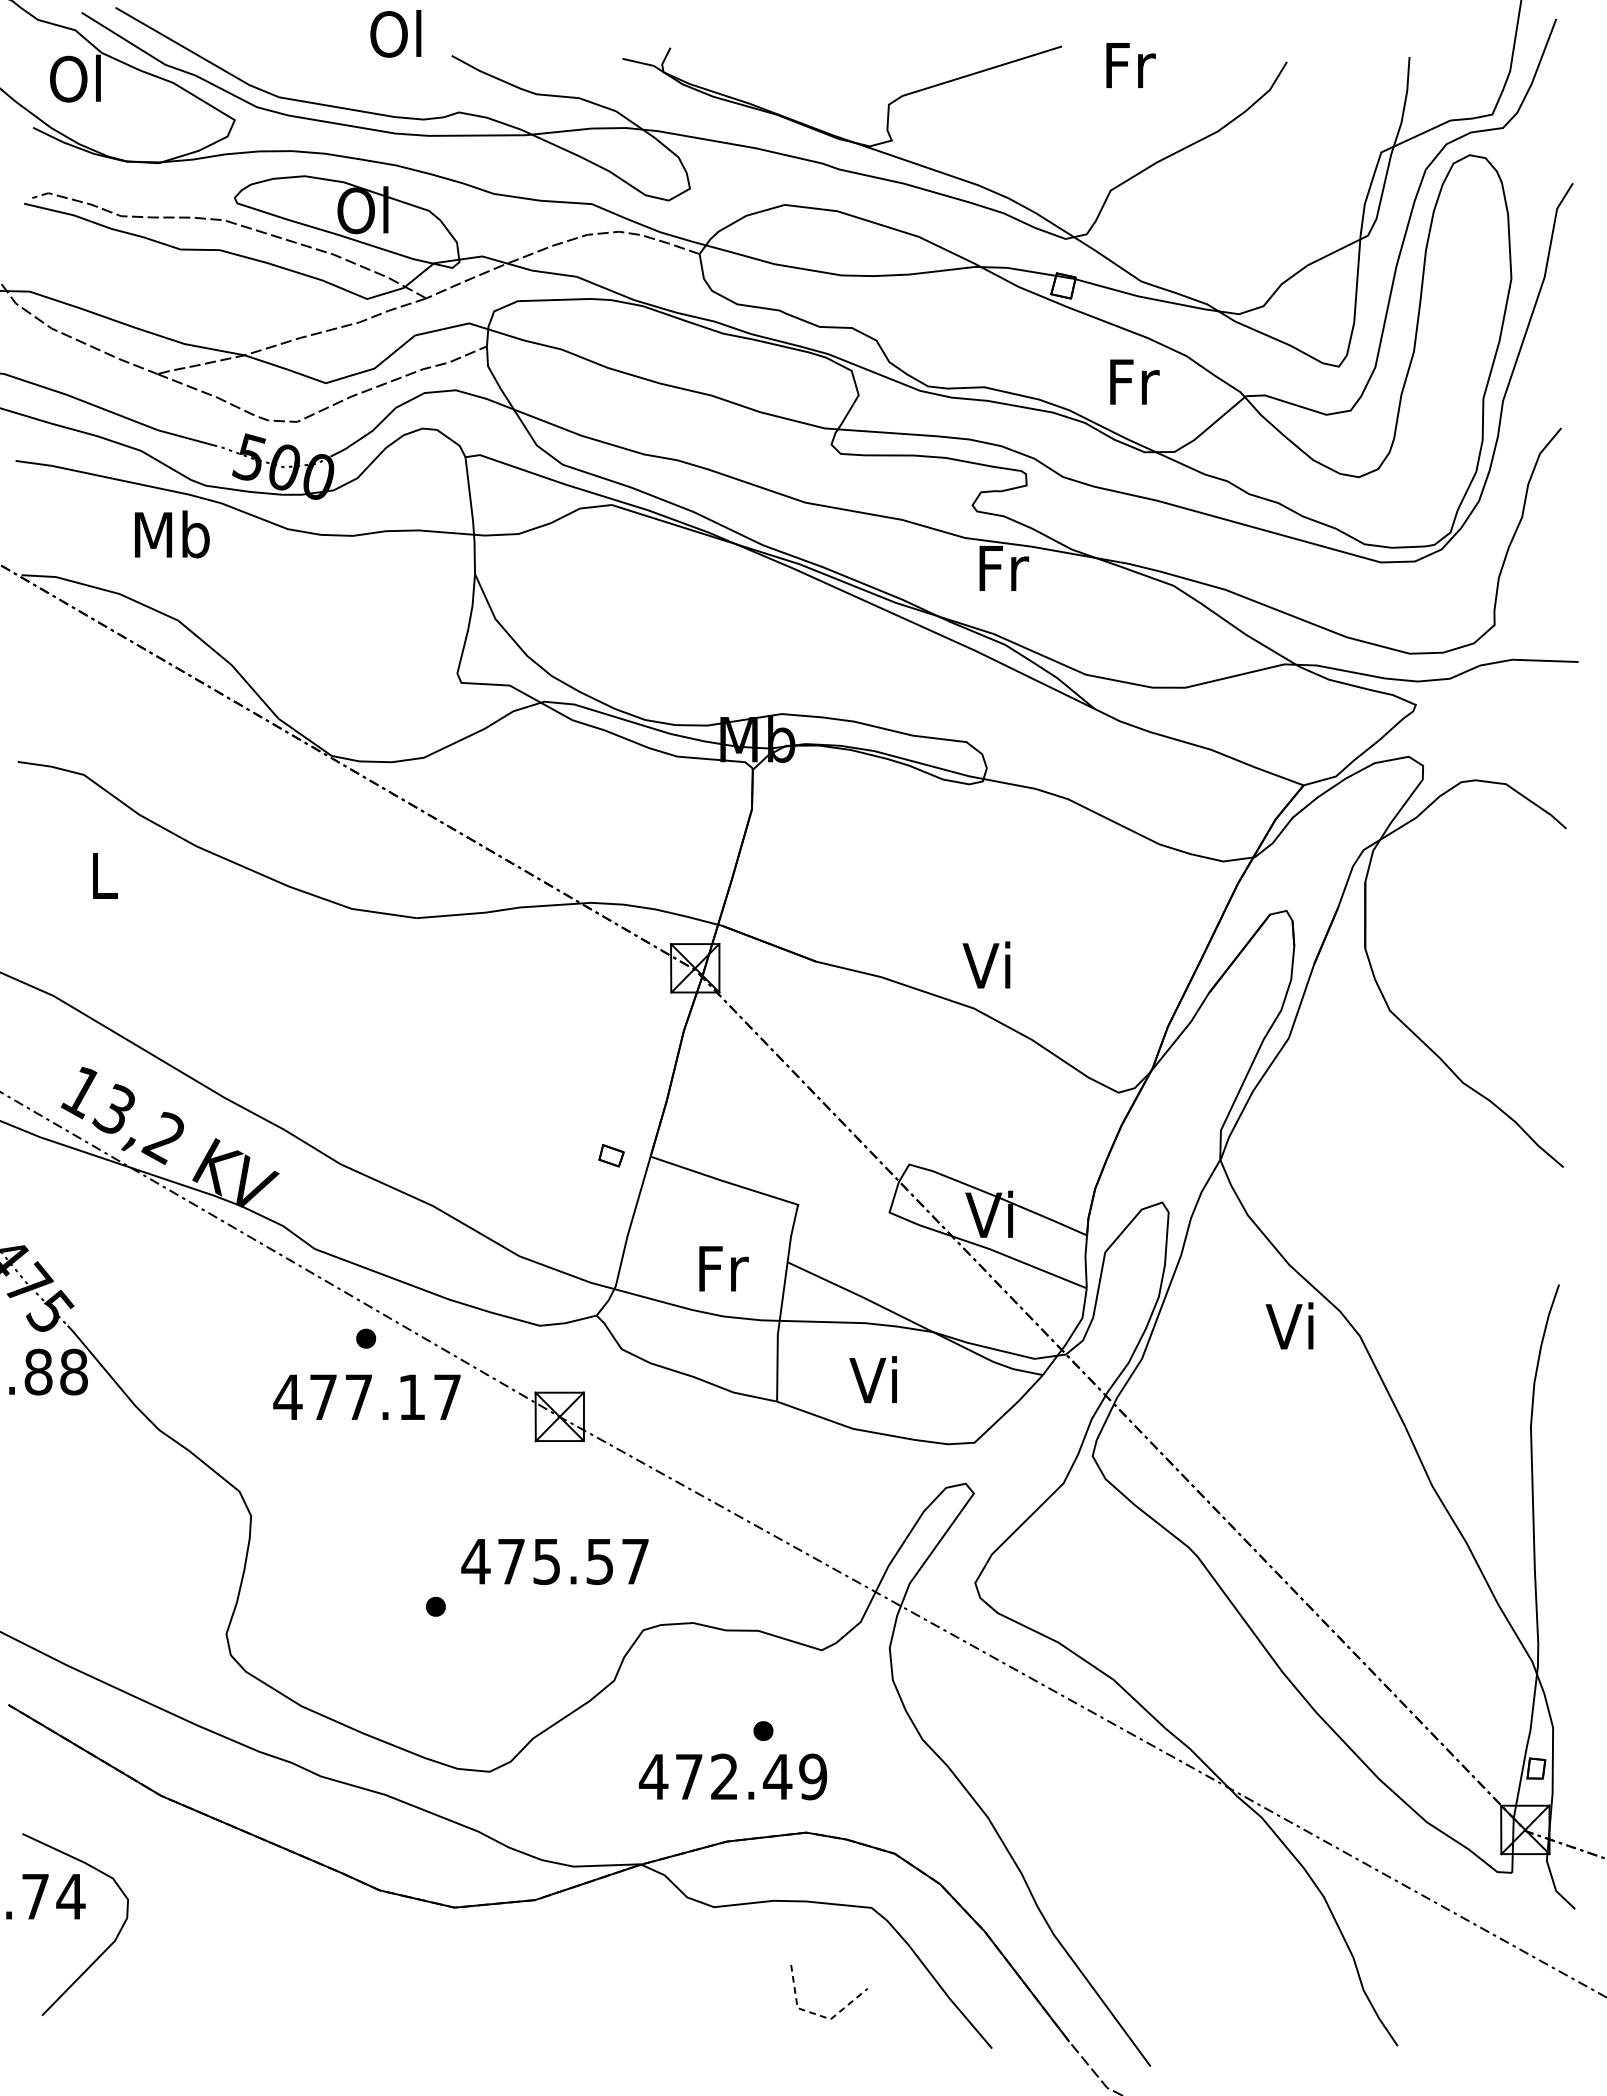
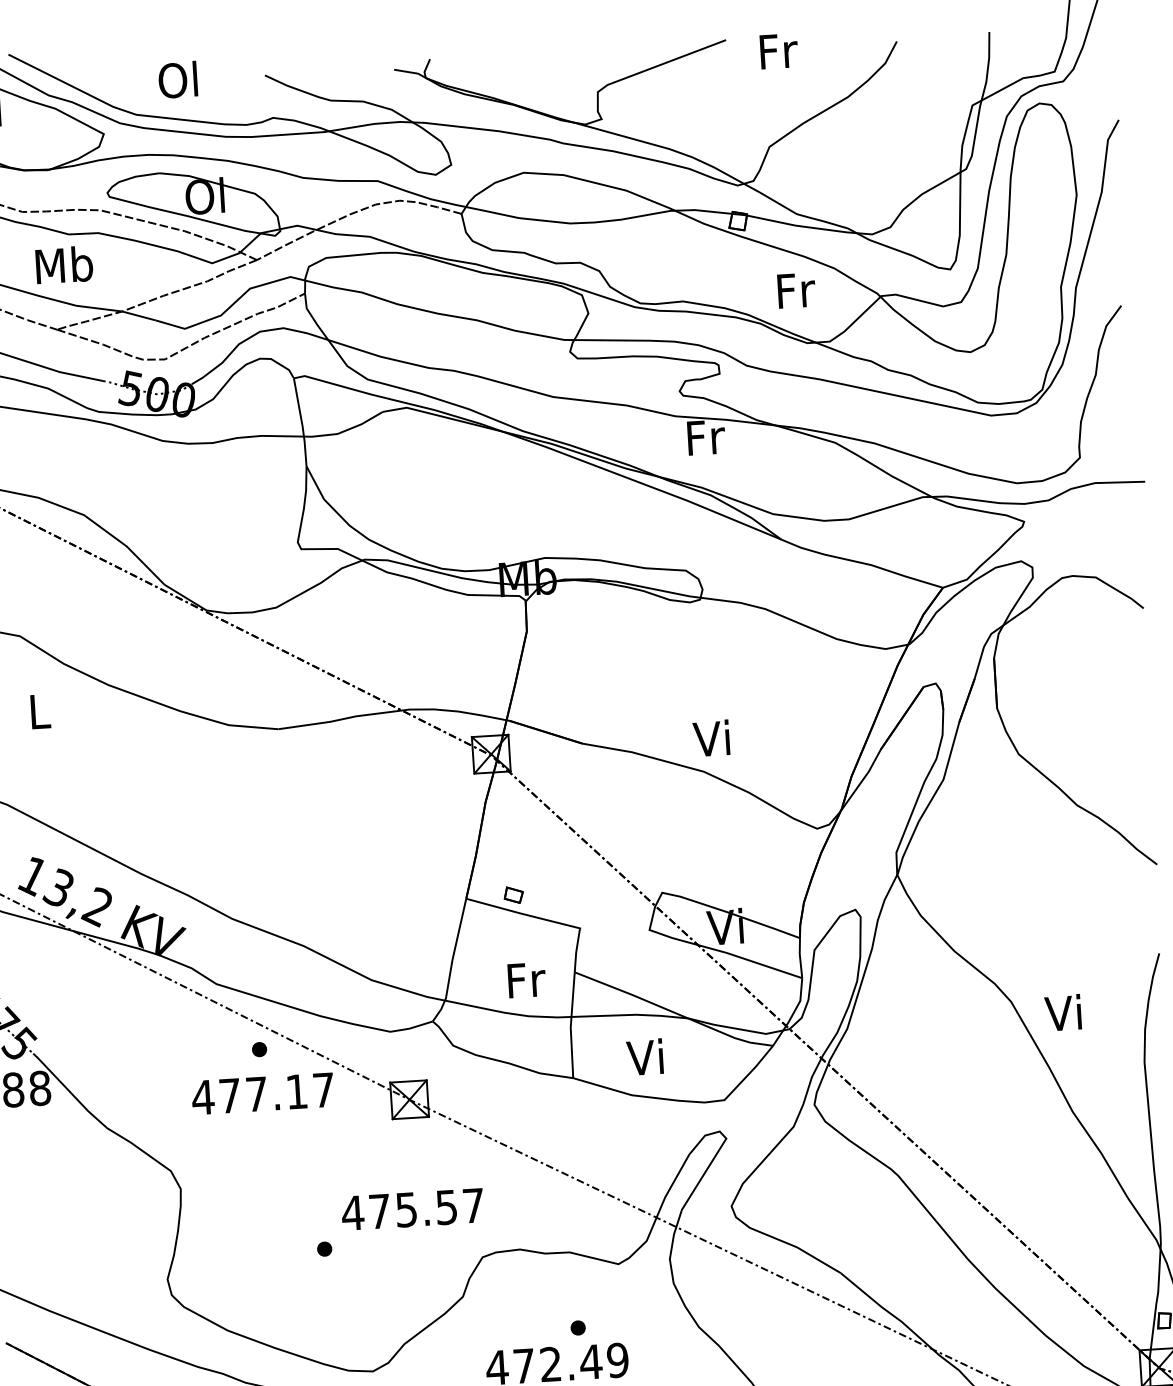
text: (395, 33) -> (177, 79), moved
text: (172, 534) -> (64, 265), moved
part: (611, 1155) -> (513, 894), moved
text: (1289, 1325) -> (1062, 1012), moved

